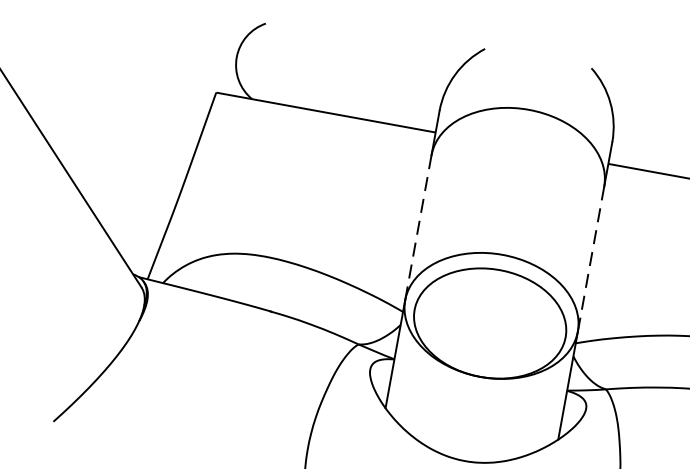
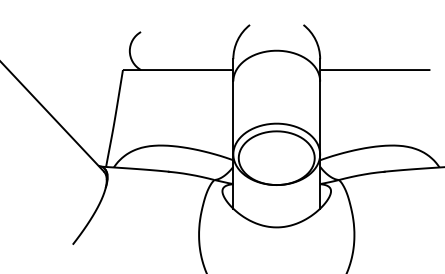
line: (418, 228) -> (233, 118), dashed -> solid
line: (591, 258) -> (320, 117), dashed -> solid

